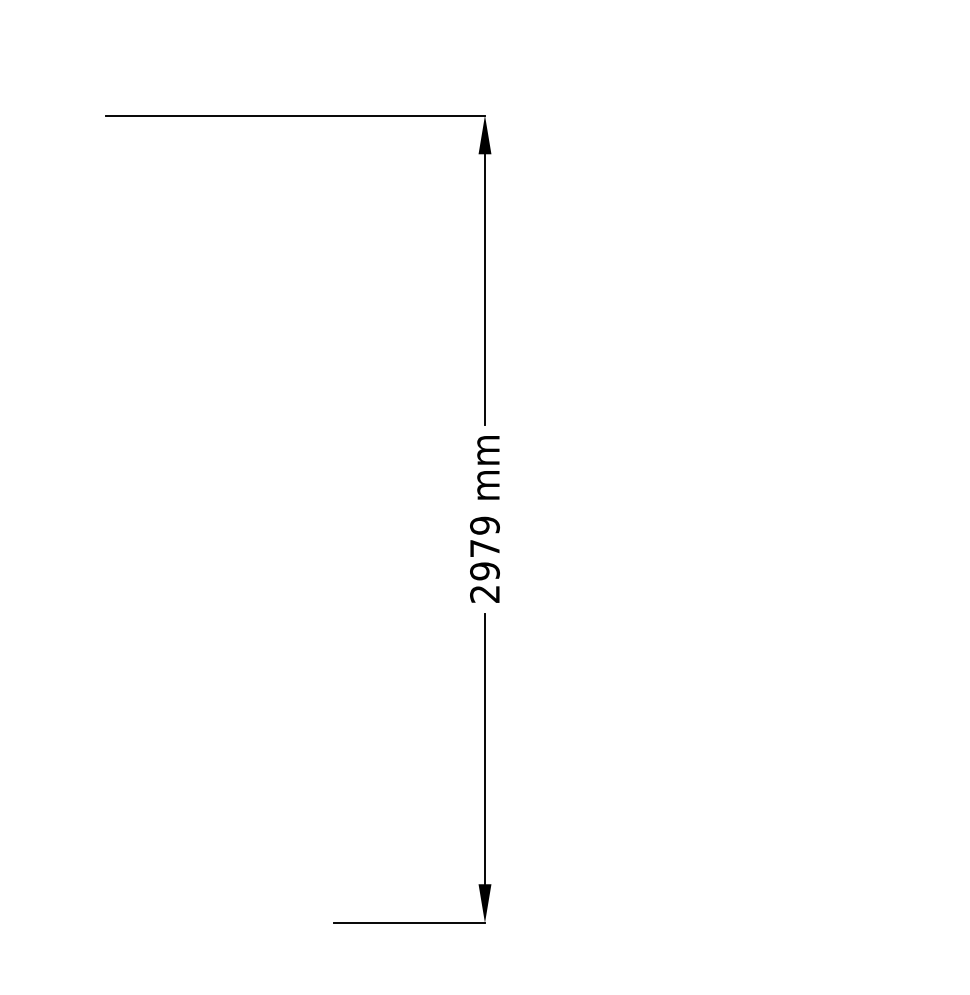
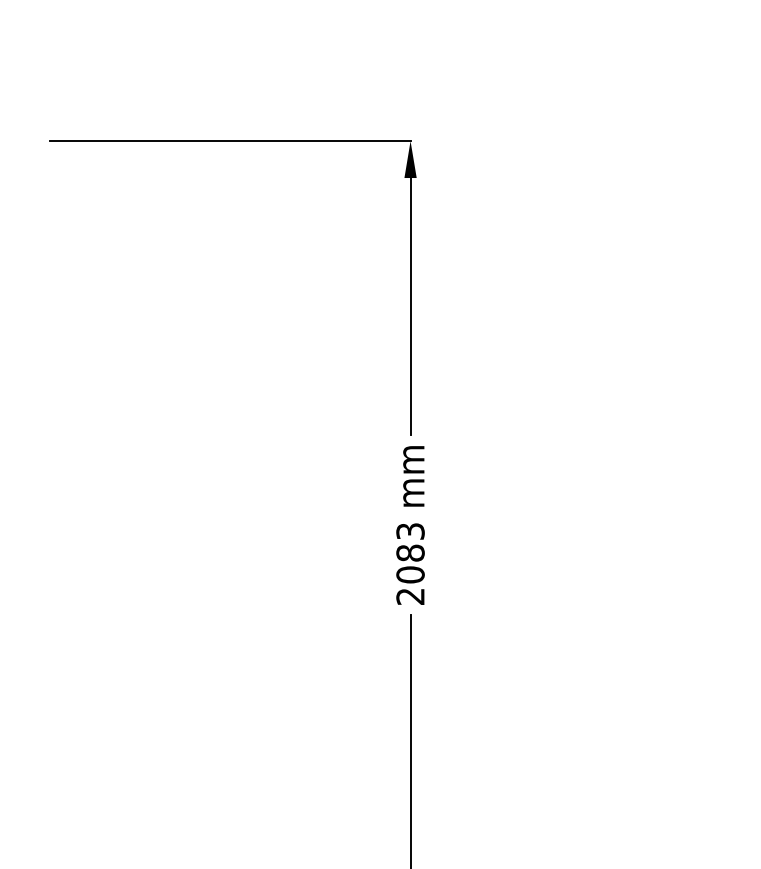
text: (484, 548) -> (410, 553), 2979 -> 2083

